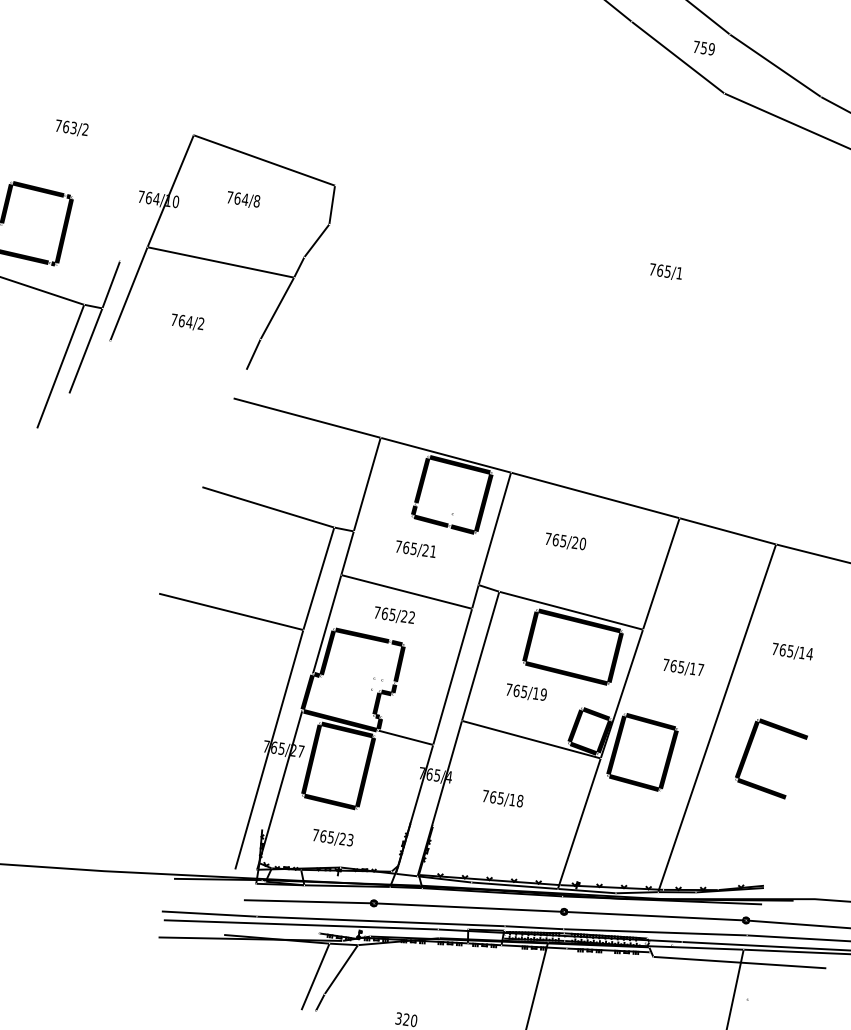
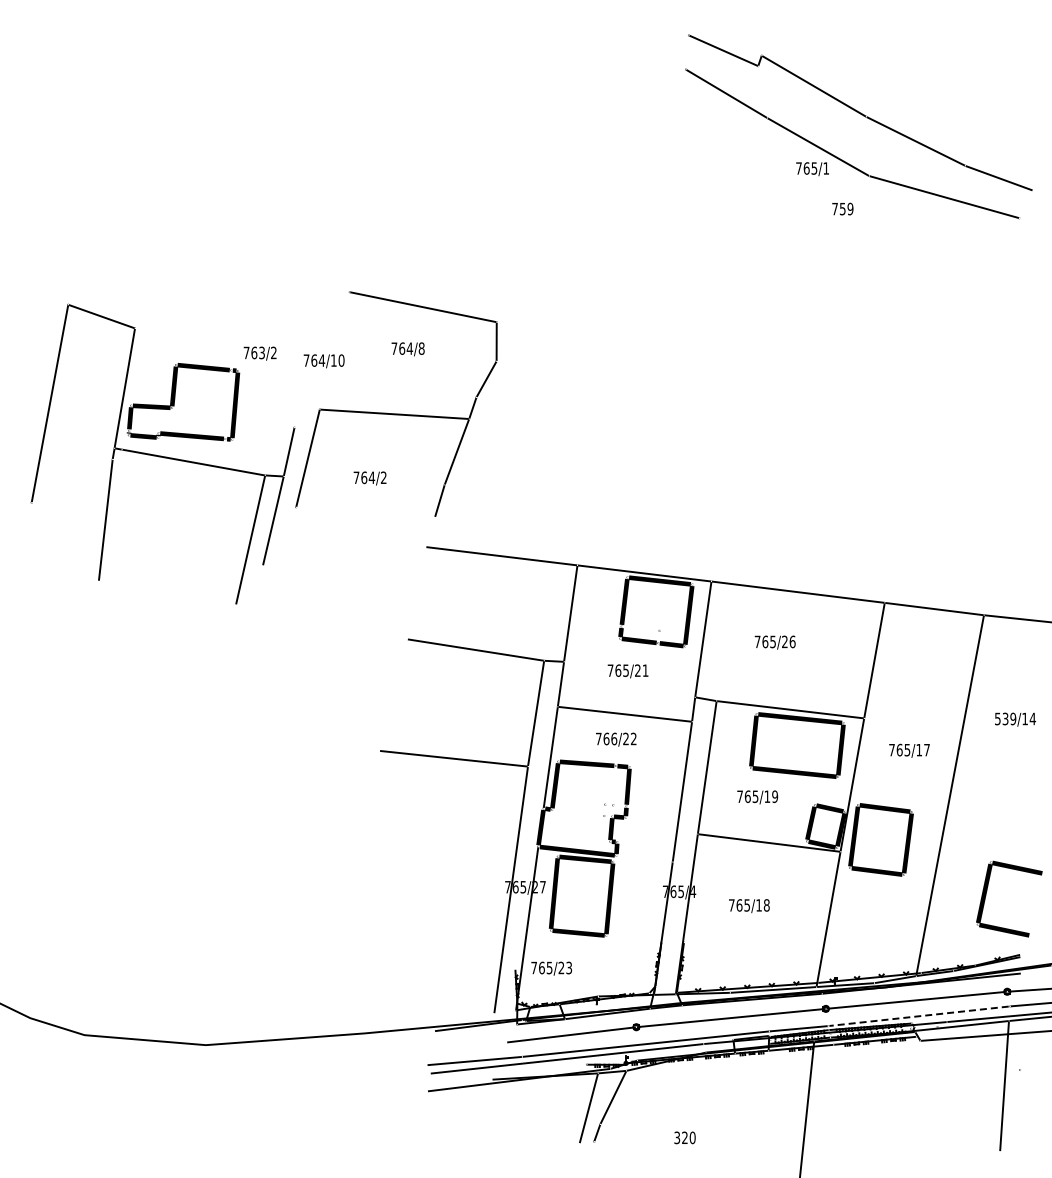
text: (703, 47) -> (842, 208), moved
text: (71, 128) -> (259, 353), moved
line: (170, 190) -> (334, 350), removed
text: (665, 272) -> (812, 169), moved
text: (582, 543) -> (792, 641), 765/20 -> 765/26
text: (392, 614) -> (614, 738), 765/22 -> 766/22
text: (782, 649) -> (1005, 718), 765/14 -> 539/14
line: (405, 737) -> (644, 858), removed
part: (750, 748) -> (987, 891), moved
text: (332, 838) -> (551, 968), moved
line: (654, 932) -> (918, 1016), solid -> dashed

